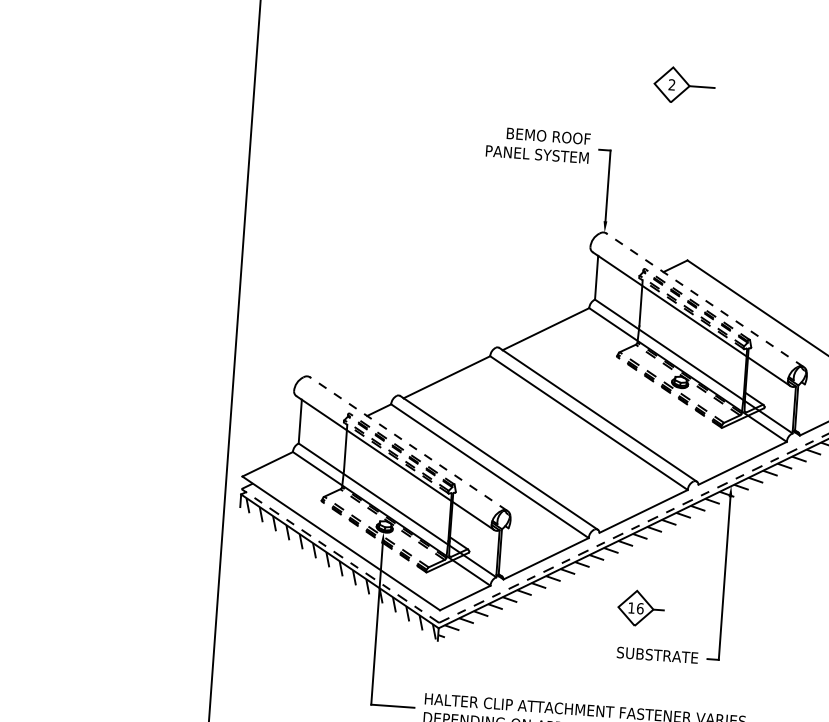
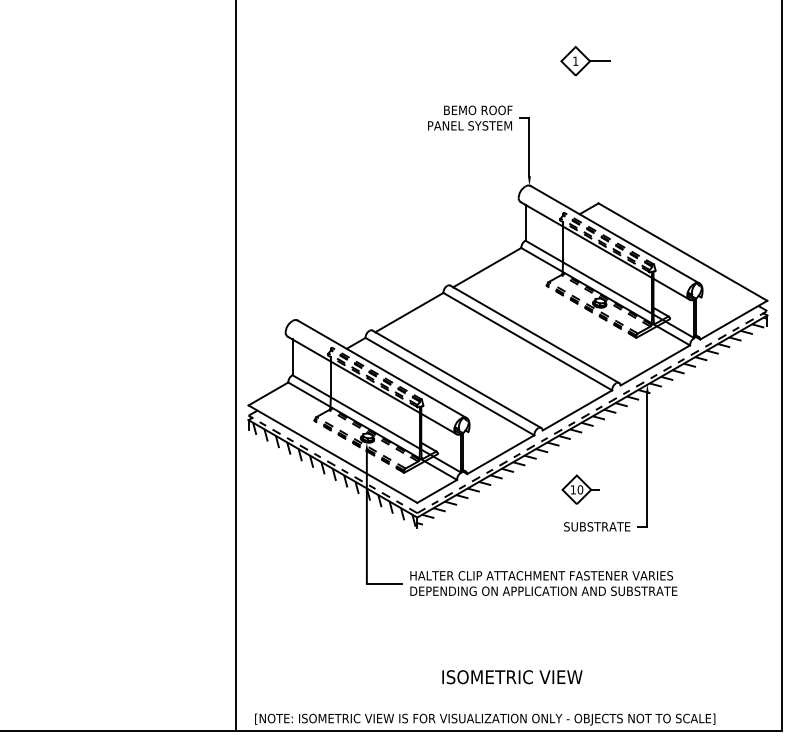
text: (671, 83) -> (575, 60), 2 -> 1
line: (704, 299) -> (614, 234), dashed -> solid
line: (407, 443) -> (381, 368), dashed -> solid
text: (640, 608) -> (580, 489), 16 -> 10

